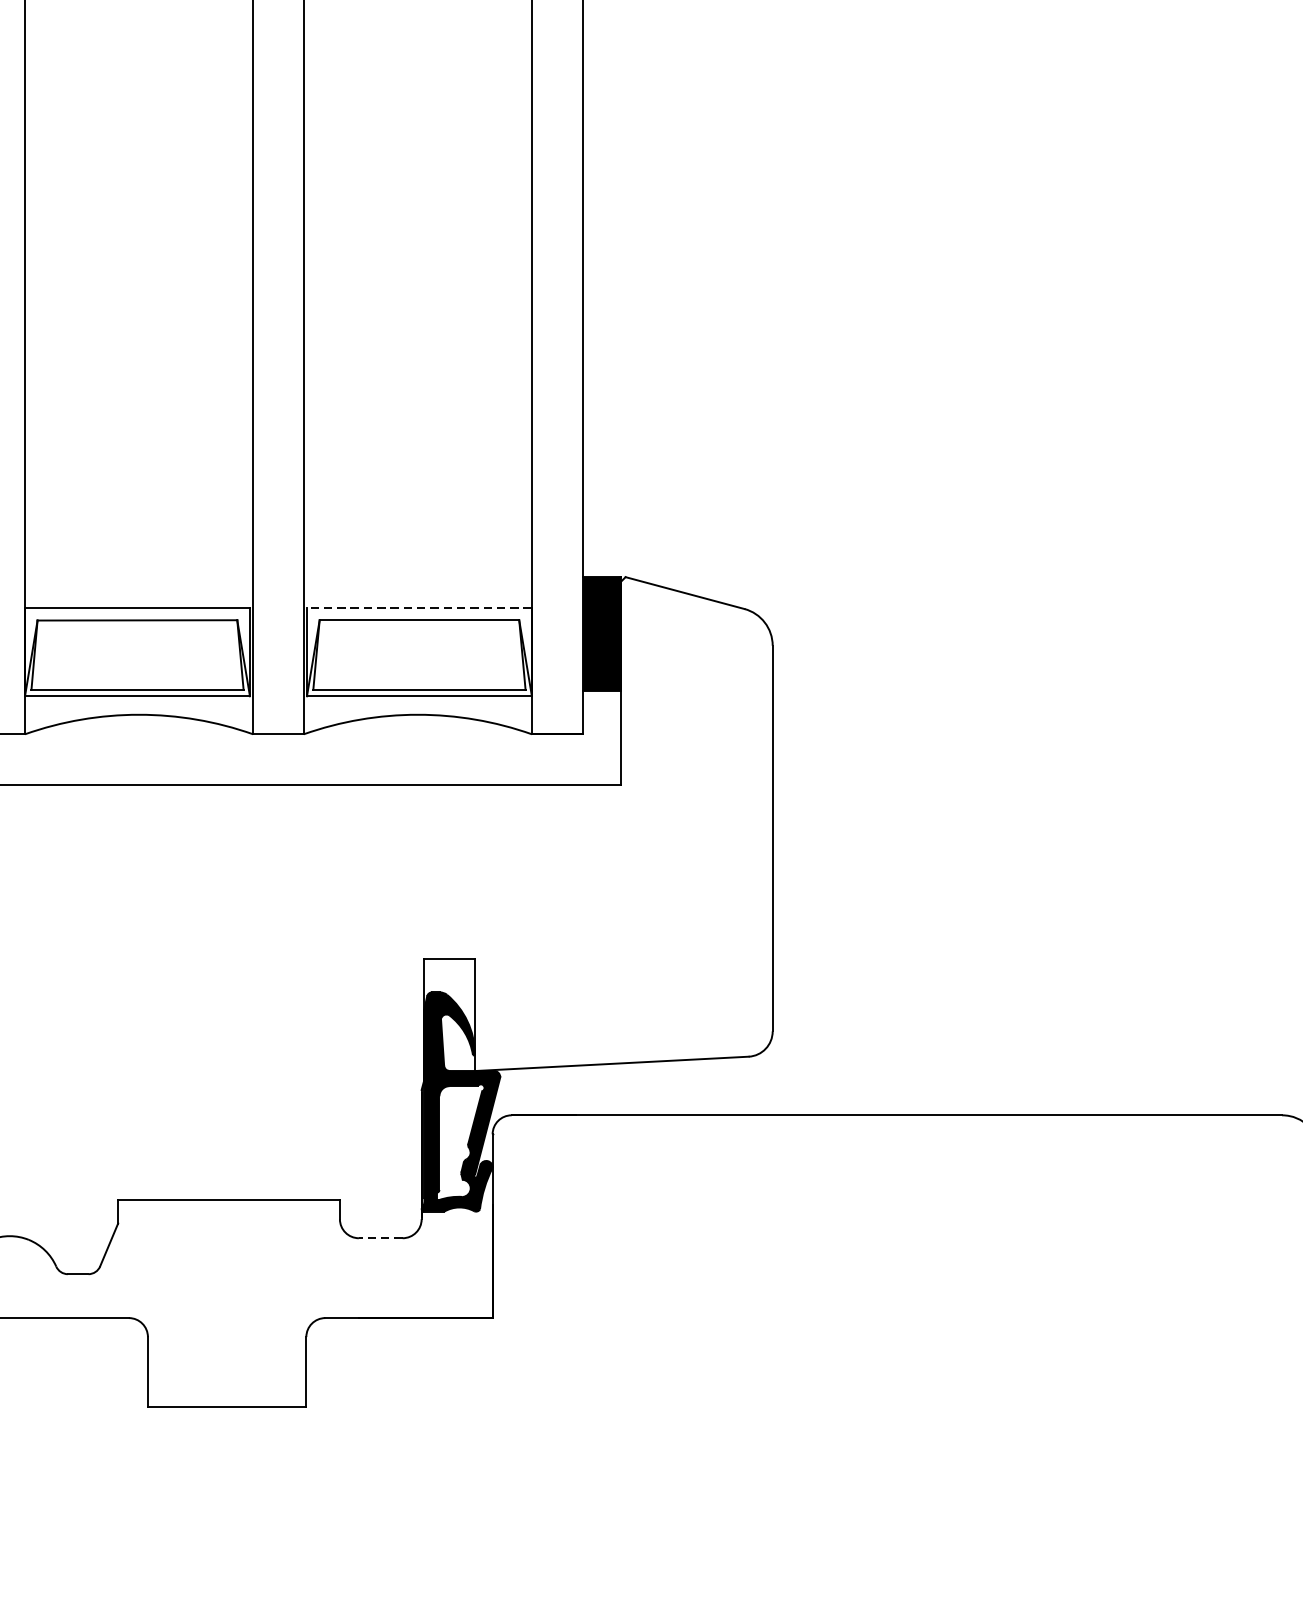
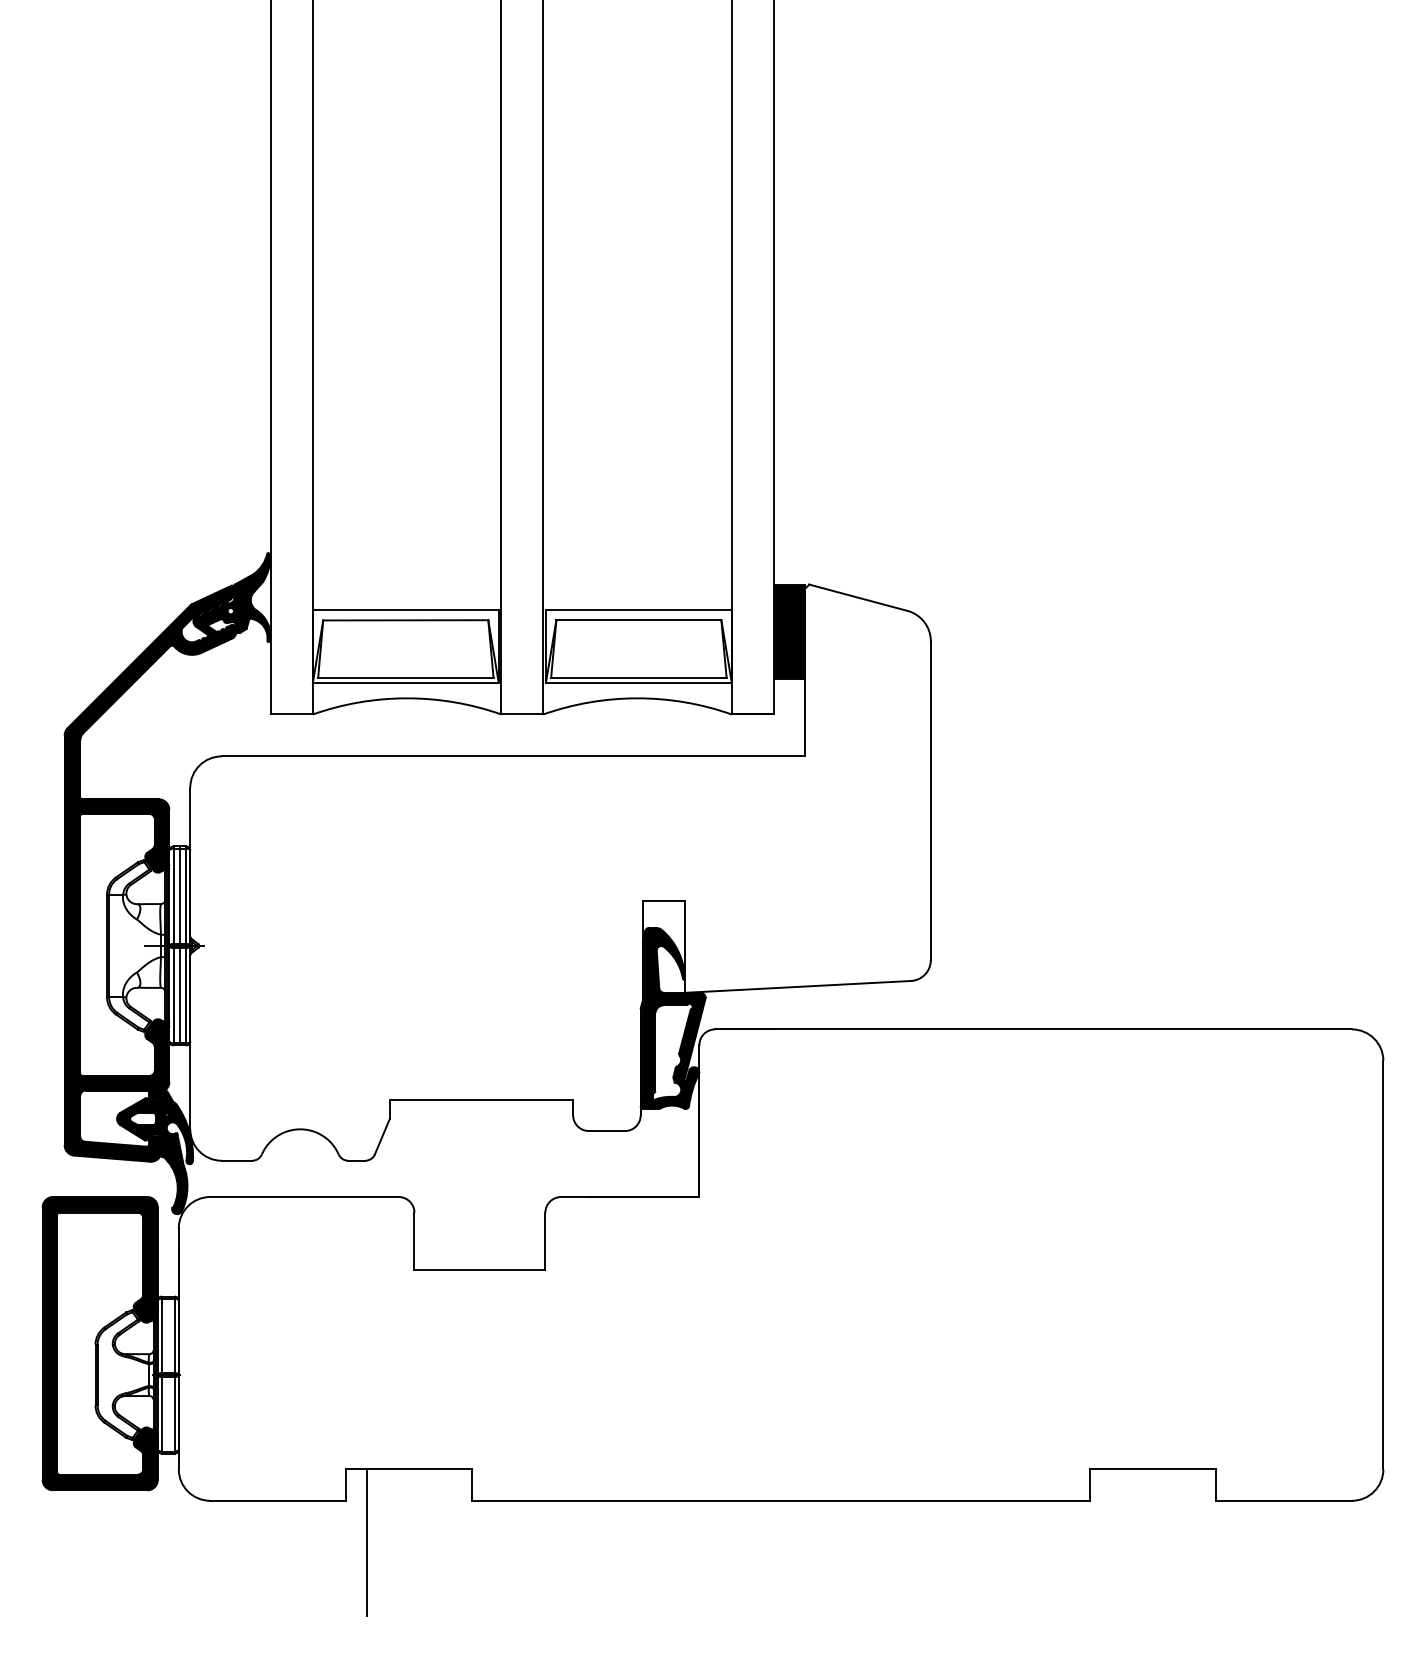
line: (418, 607) -> (638, 609), dashed -> solid
line: (380, 1238) -> (606, 1131), dashed -> solid

